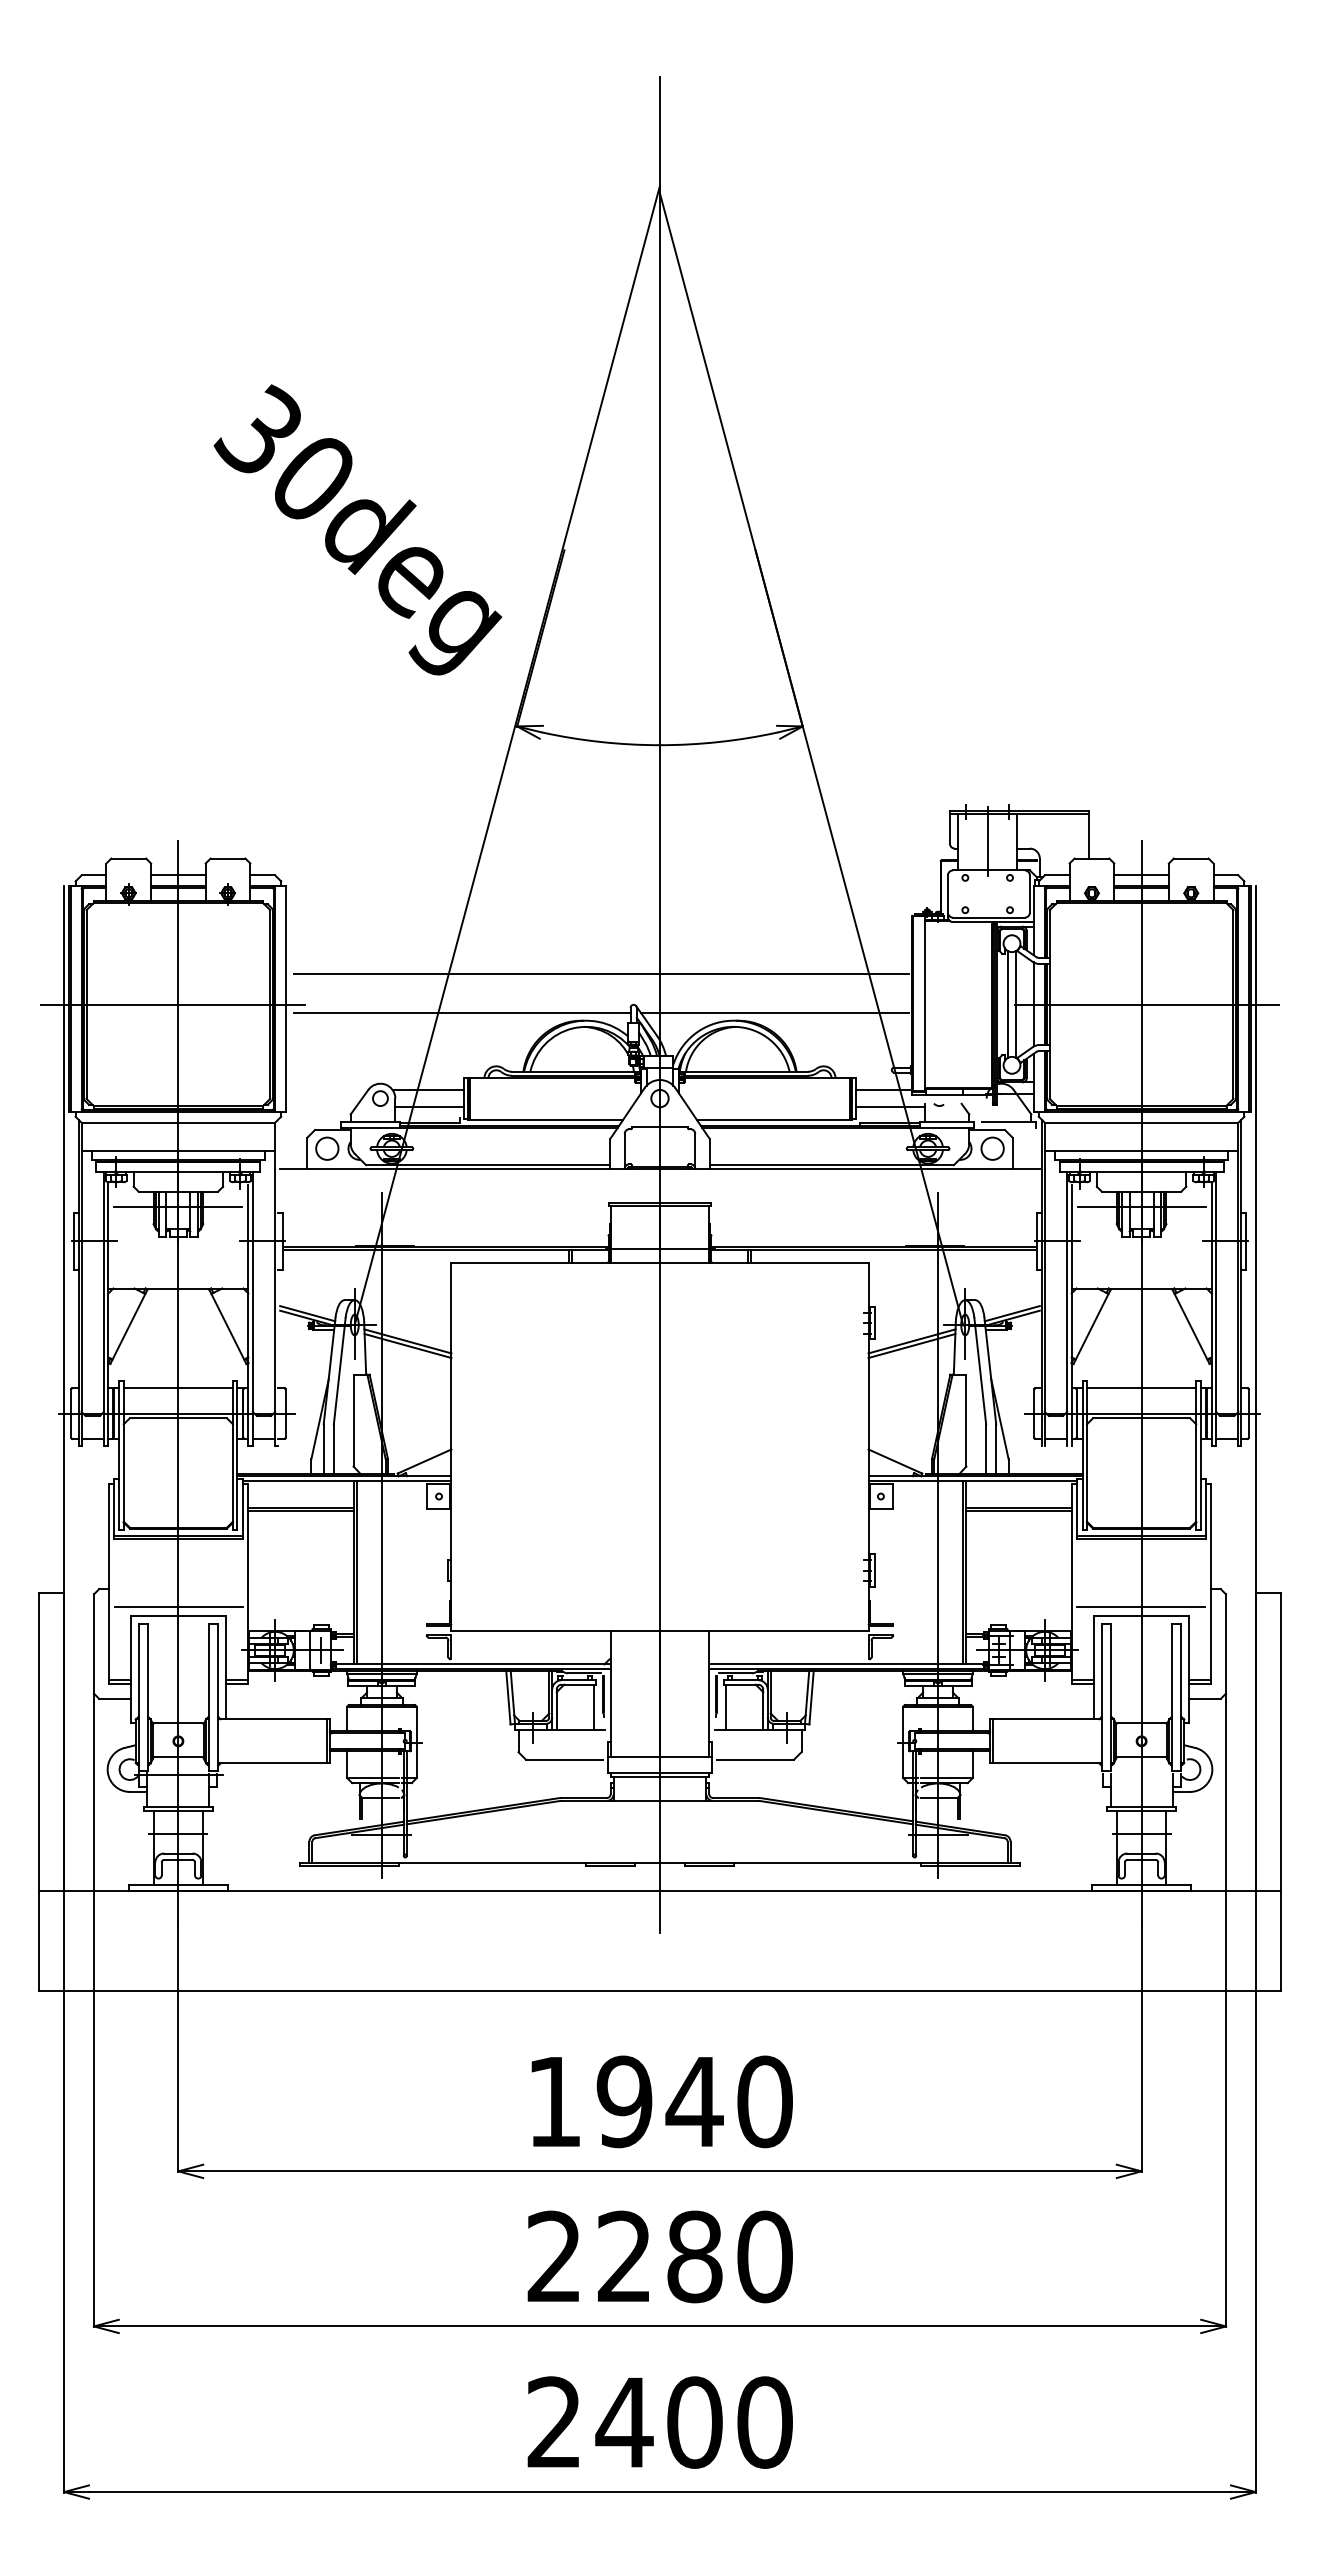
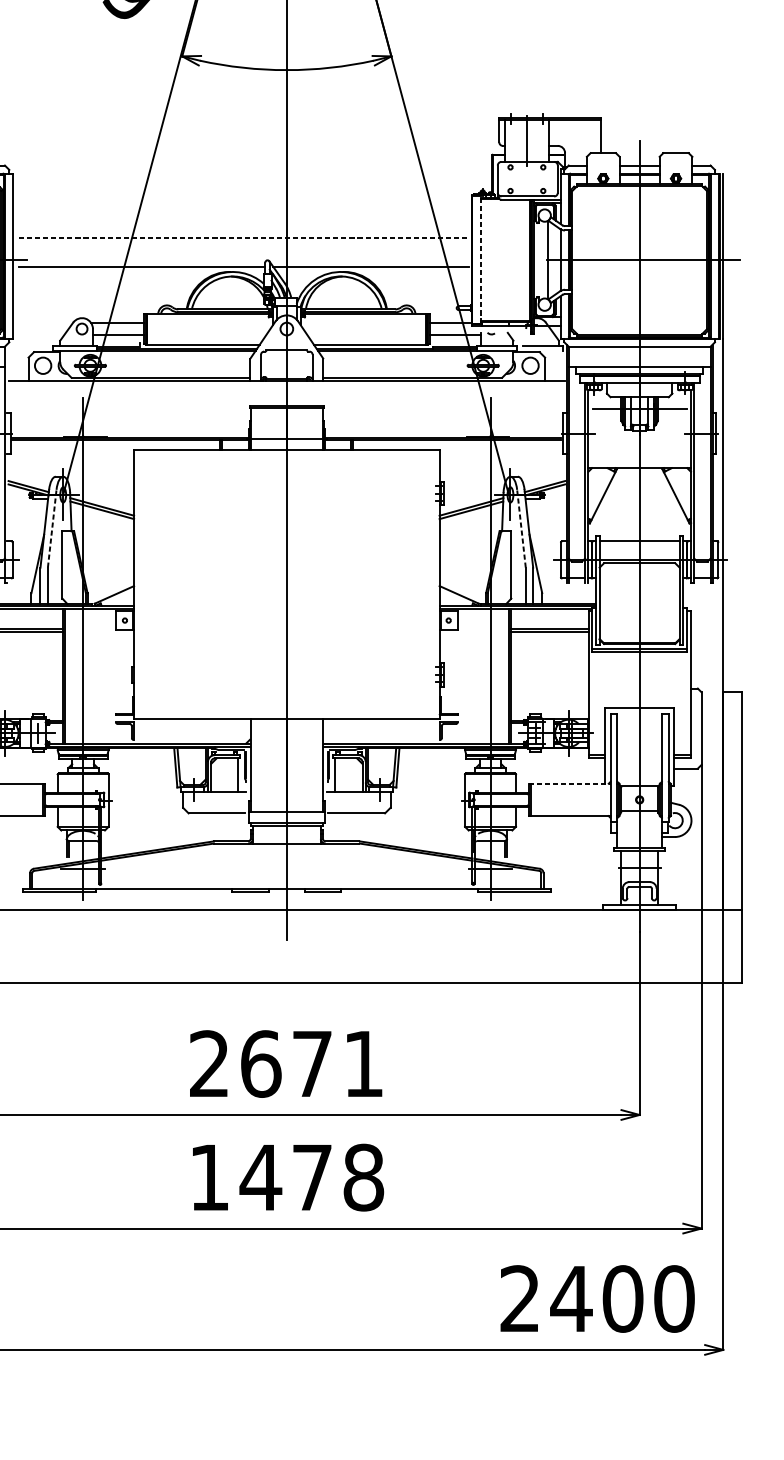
line: (602, 973) -> (244, 237), solid -> dashed
line: (924, 1003) -> (480, 259), solid -> dashed
line: (1008, 1004) -> (542, 260), removed
line: (339, 1370) -> (52, 528), solid -> dashed
line: (980, 1370) -> (521, 528), solid -> dashed
line: (1140, 1607) -> (638, 701), removed
line: (1045, 1719) -> (569, 783), solid -> dashed
text: (659, 2101) -> (286, 1063), 1940 -> 2671
text: (659, 2256) -> (286, 1177), 2280 -> 1478
text: (659, 2422) -> (597, 1298), moved

